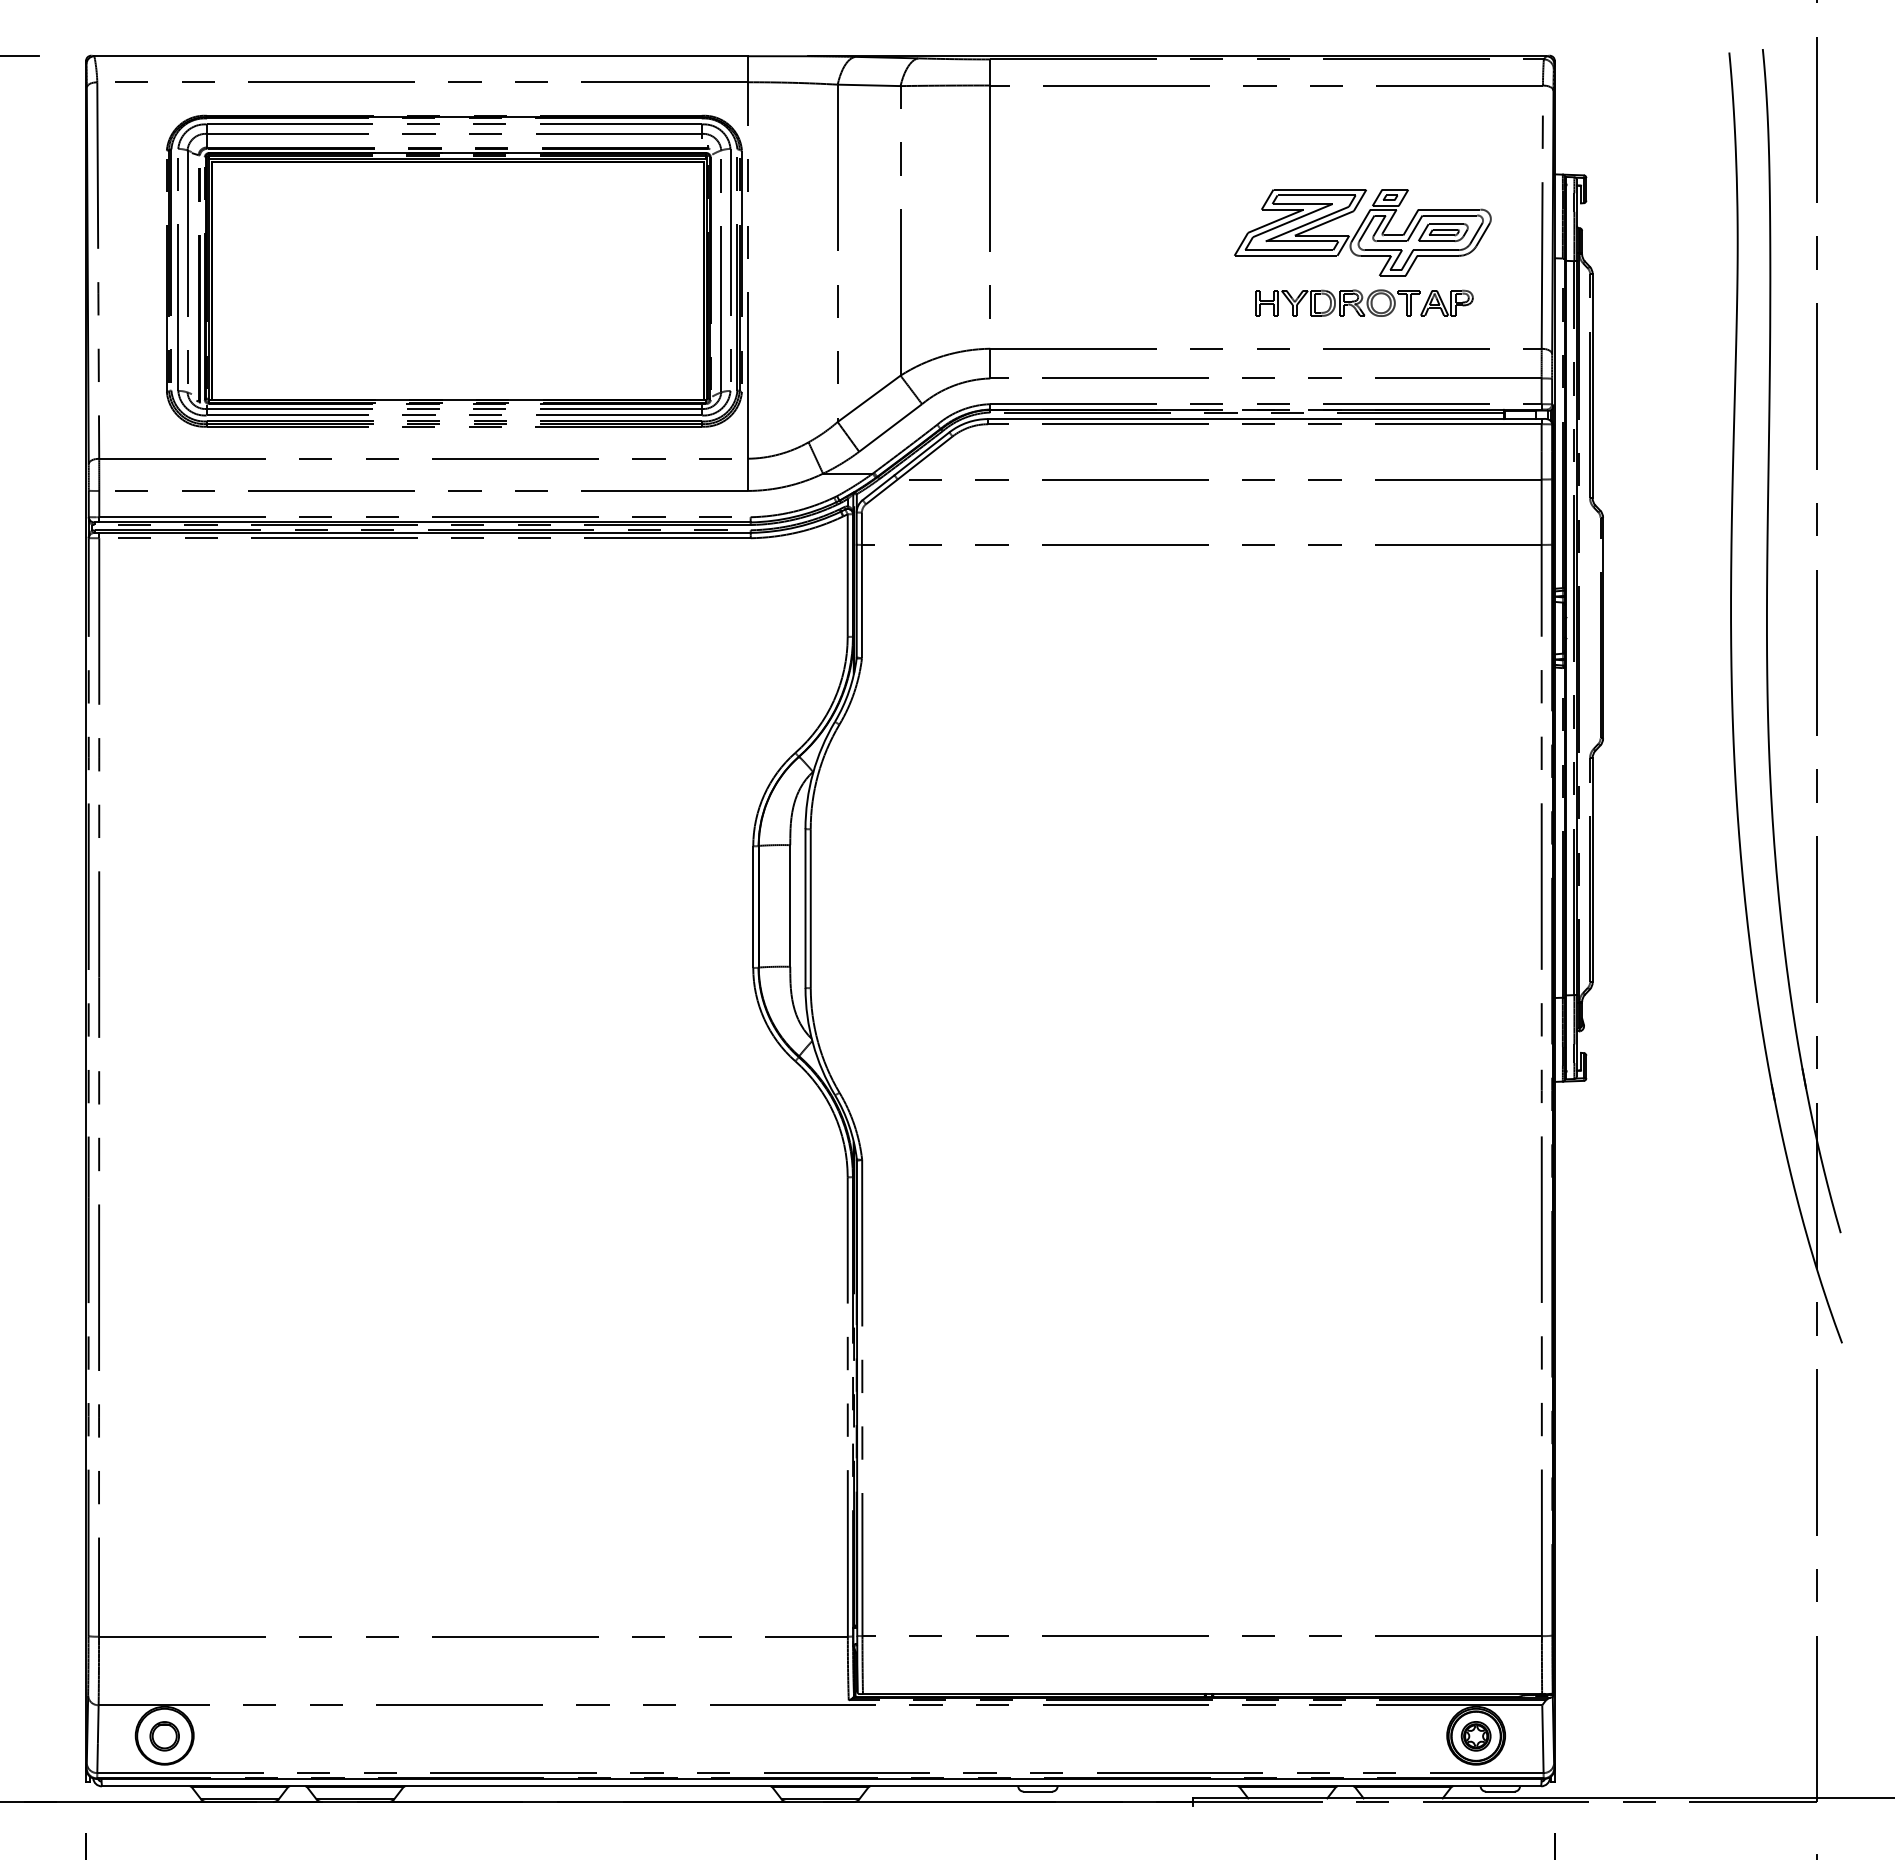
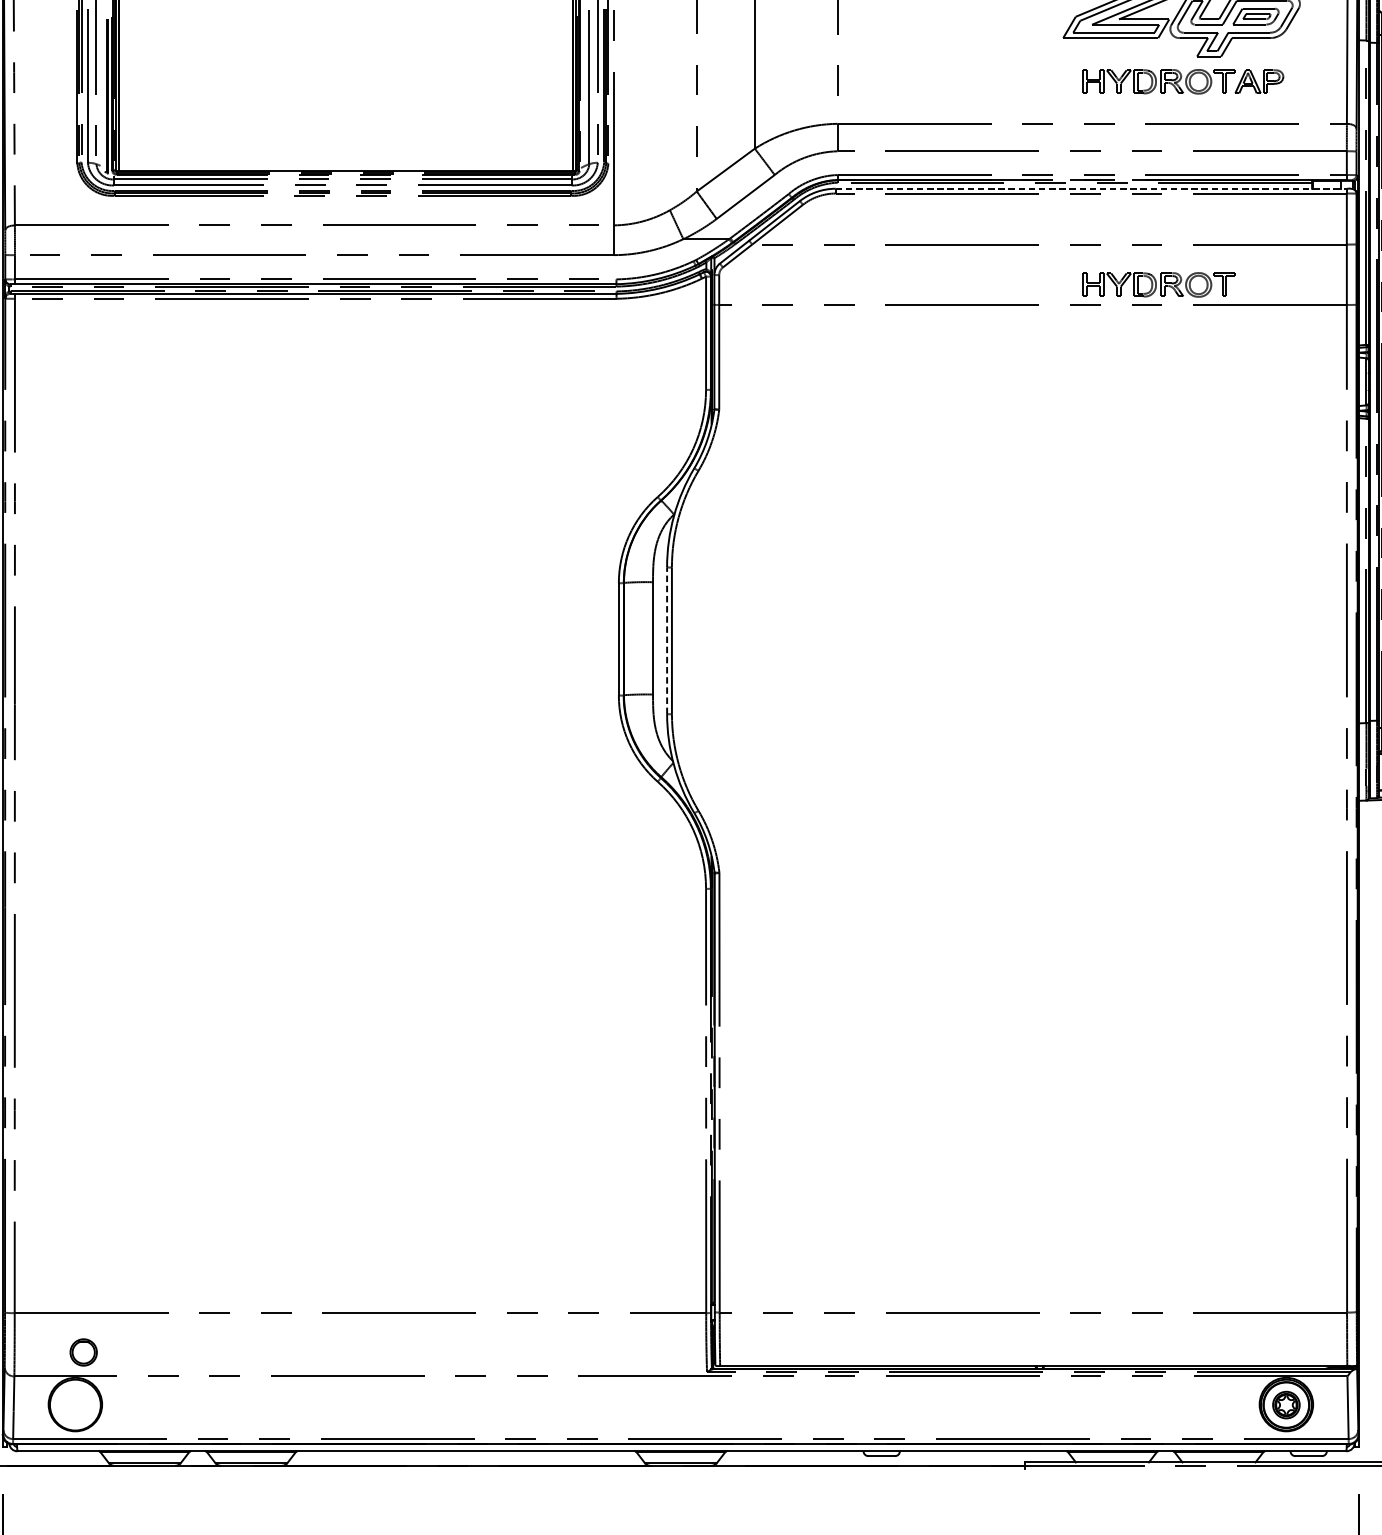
line: (1264, 419) -> (1090, 189), solid -> dashed
part: (1337, 522) -> (1158, 284), added
line: (805, 908) -> (667, 640), solid -> dashed
part: (164, 1736) -> (83, 1352), moved

